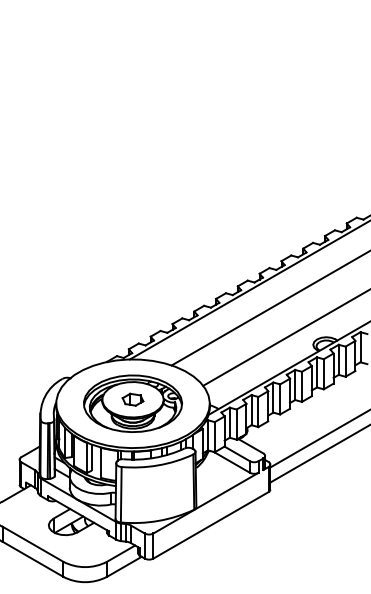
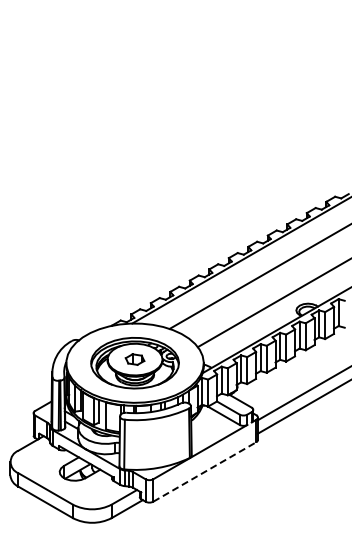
line: (211, 524) -> (205, 471), solid -> dashed

